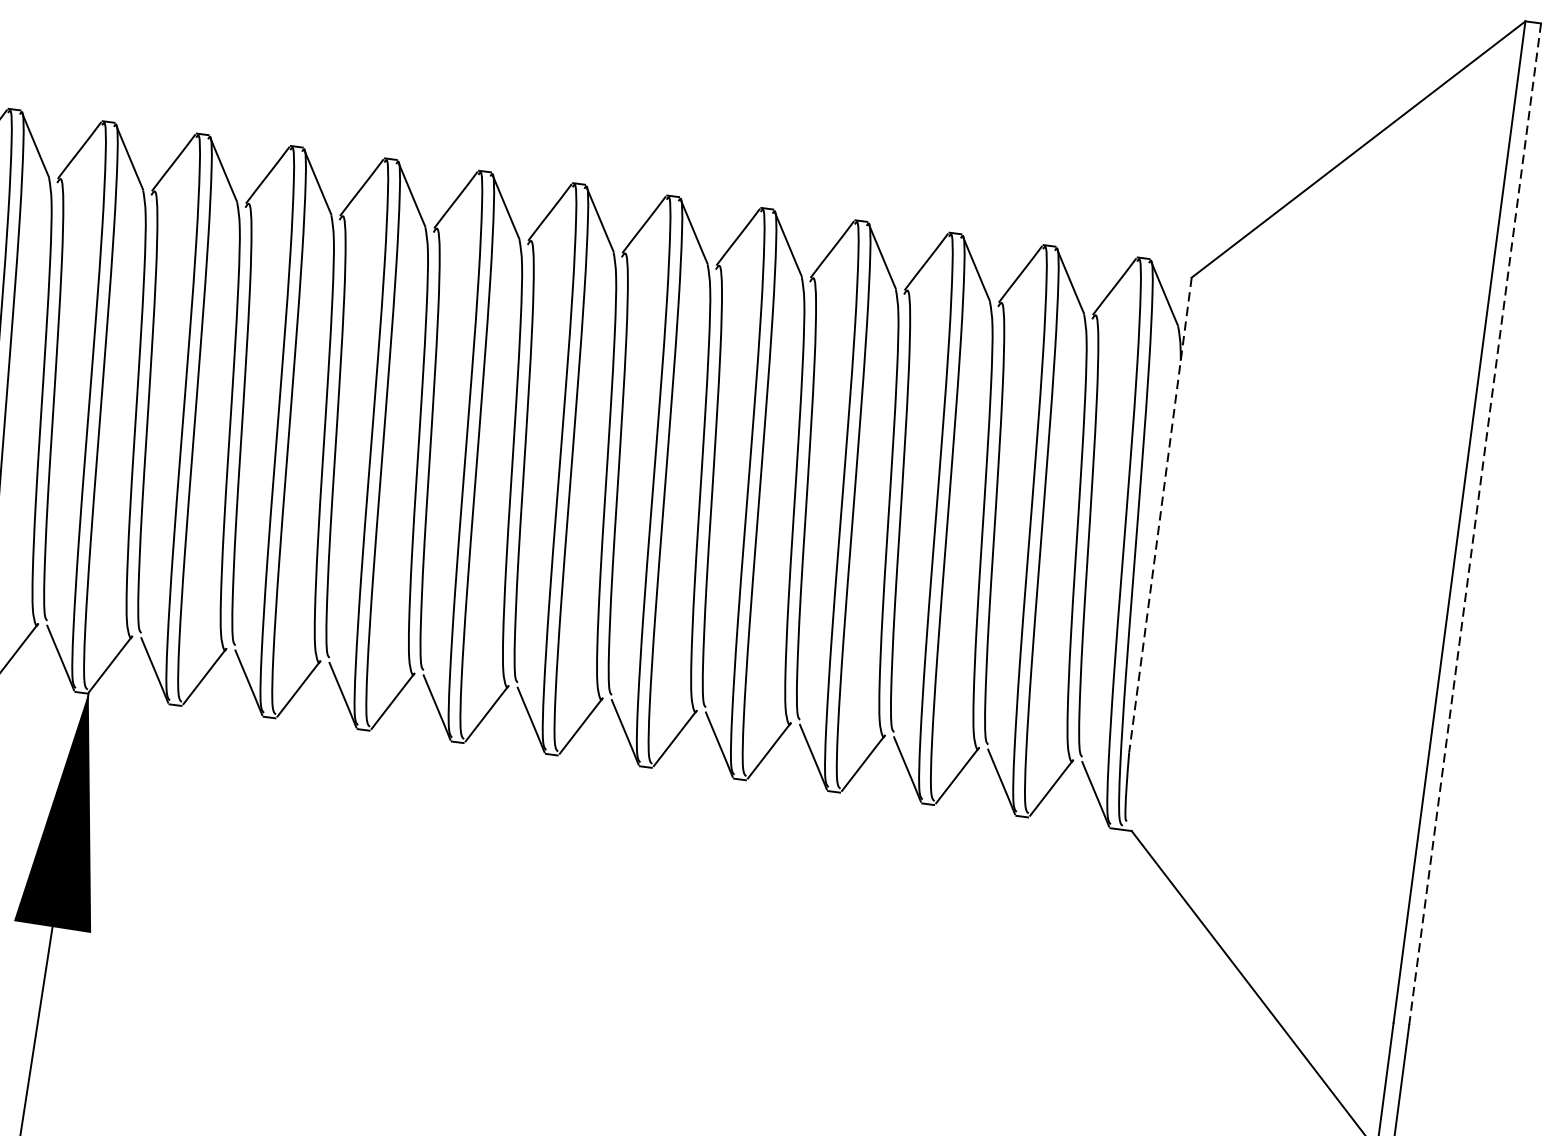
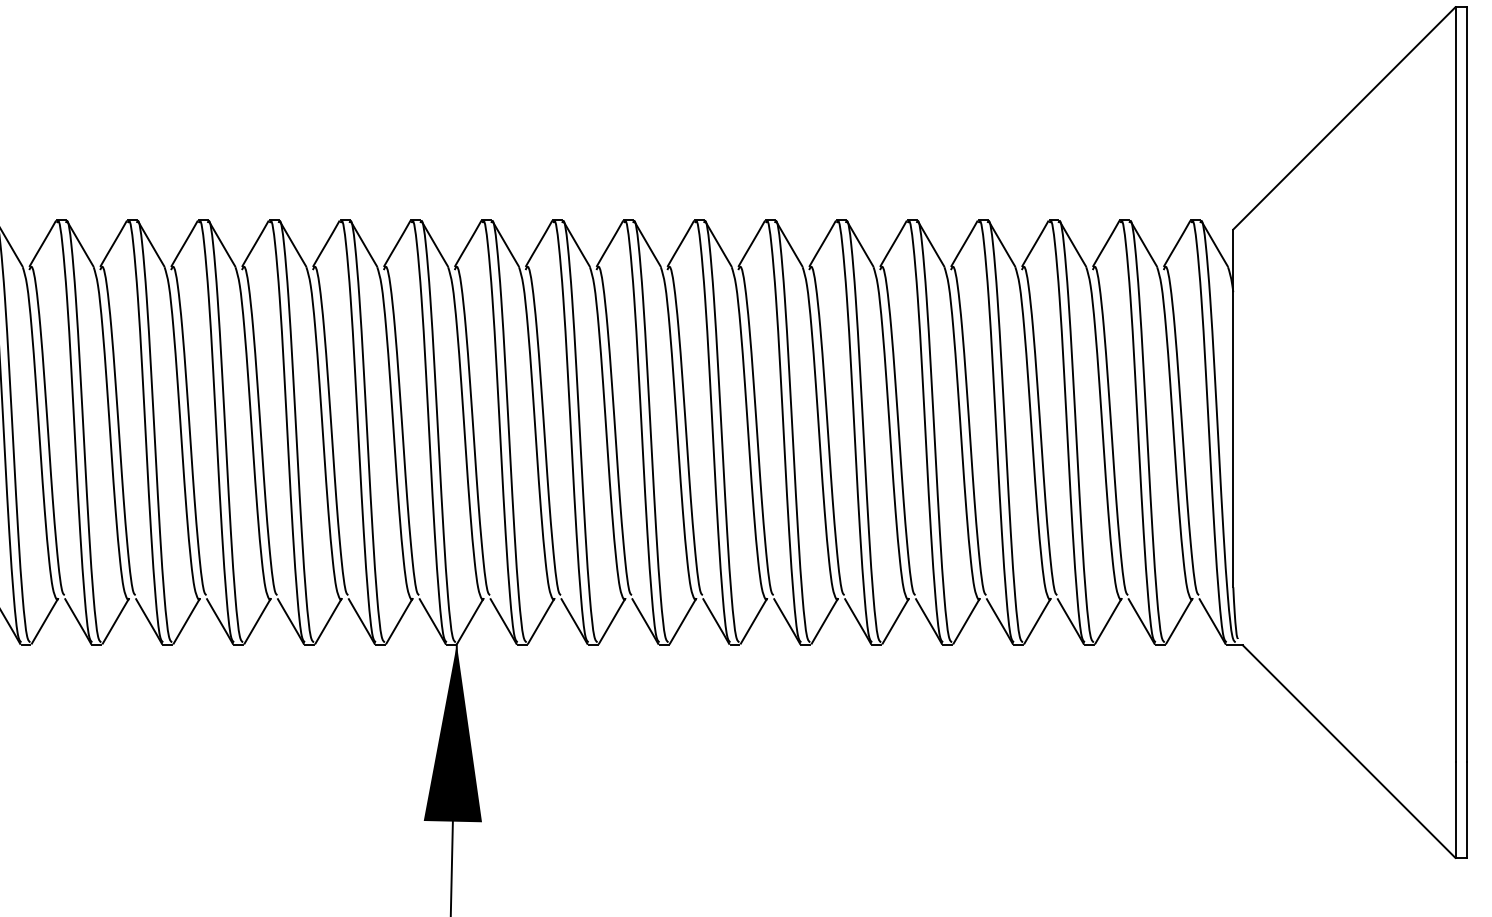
line: (1160, 515) -> (1233, 408), dashed -> solid
line: (1475, 525) -> (1467, 385), dashed -> solid

